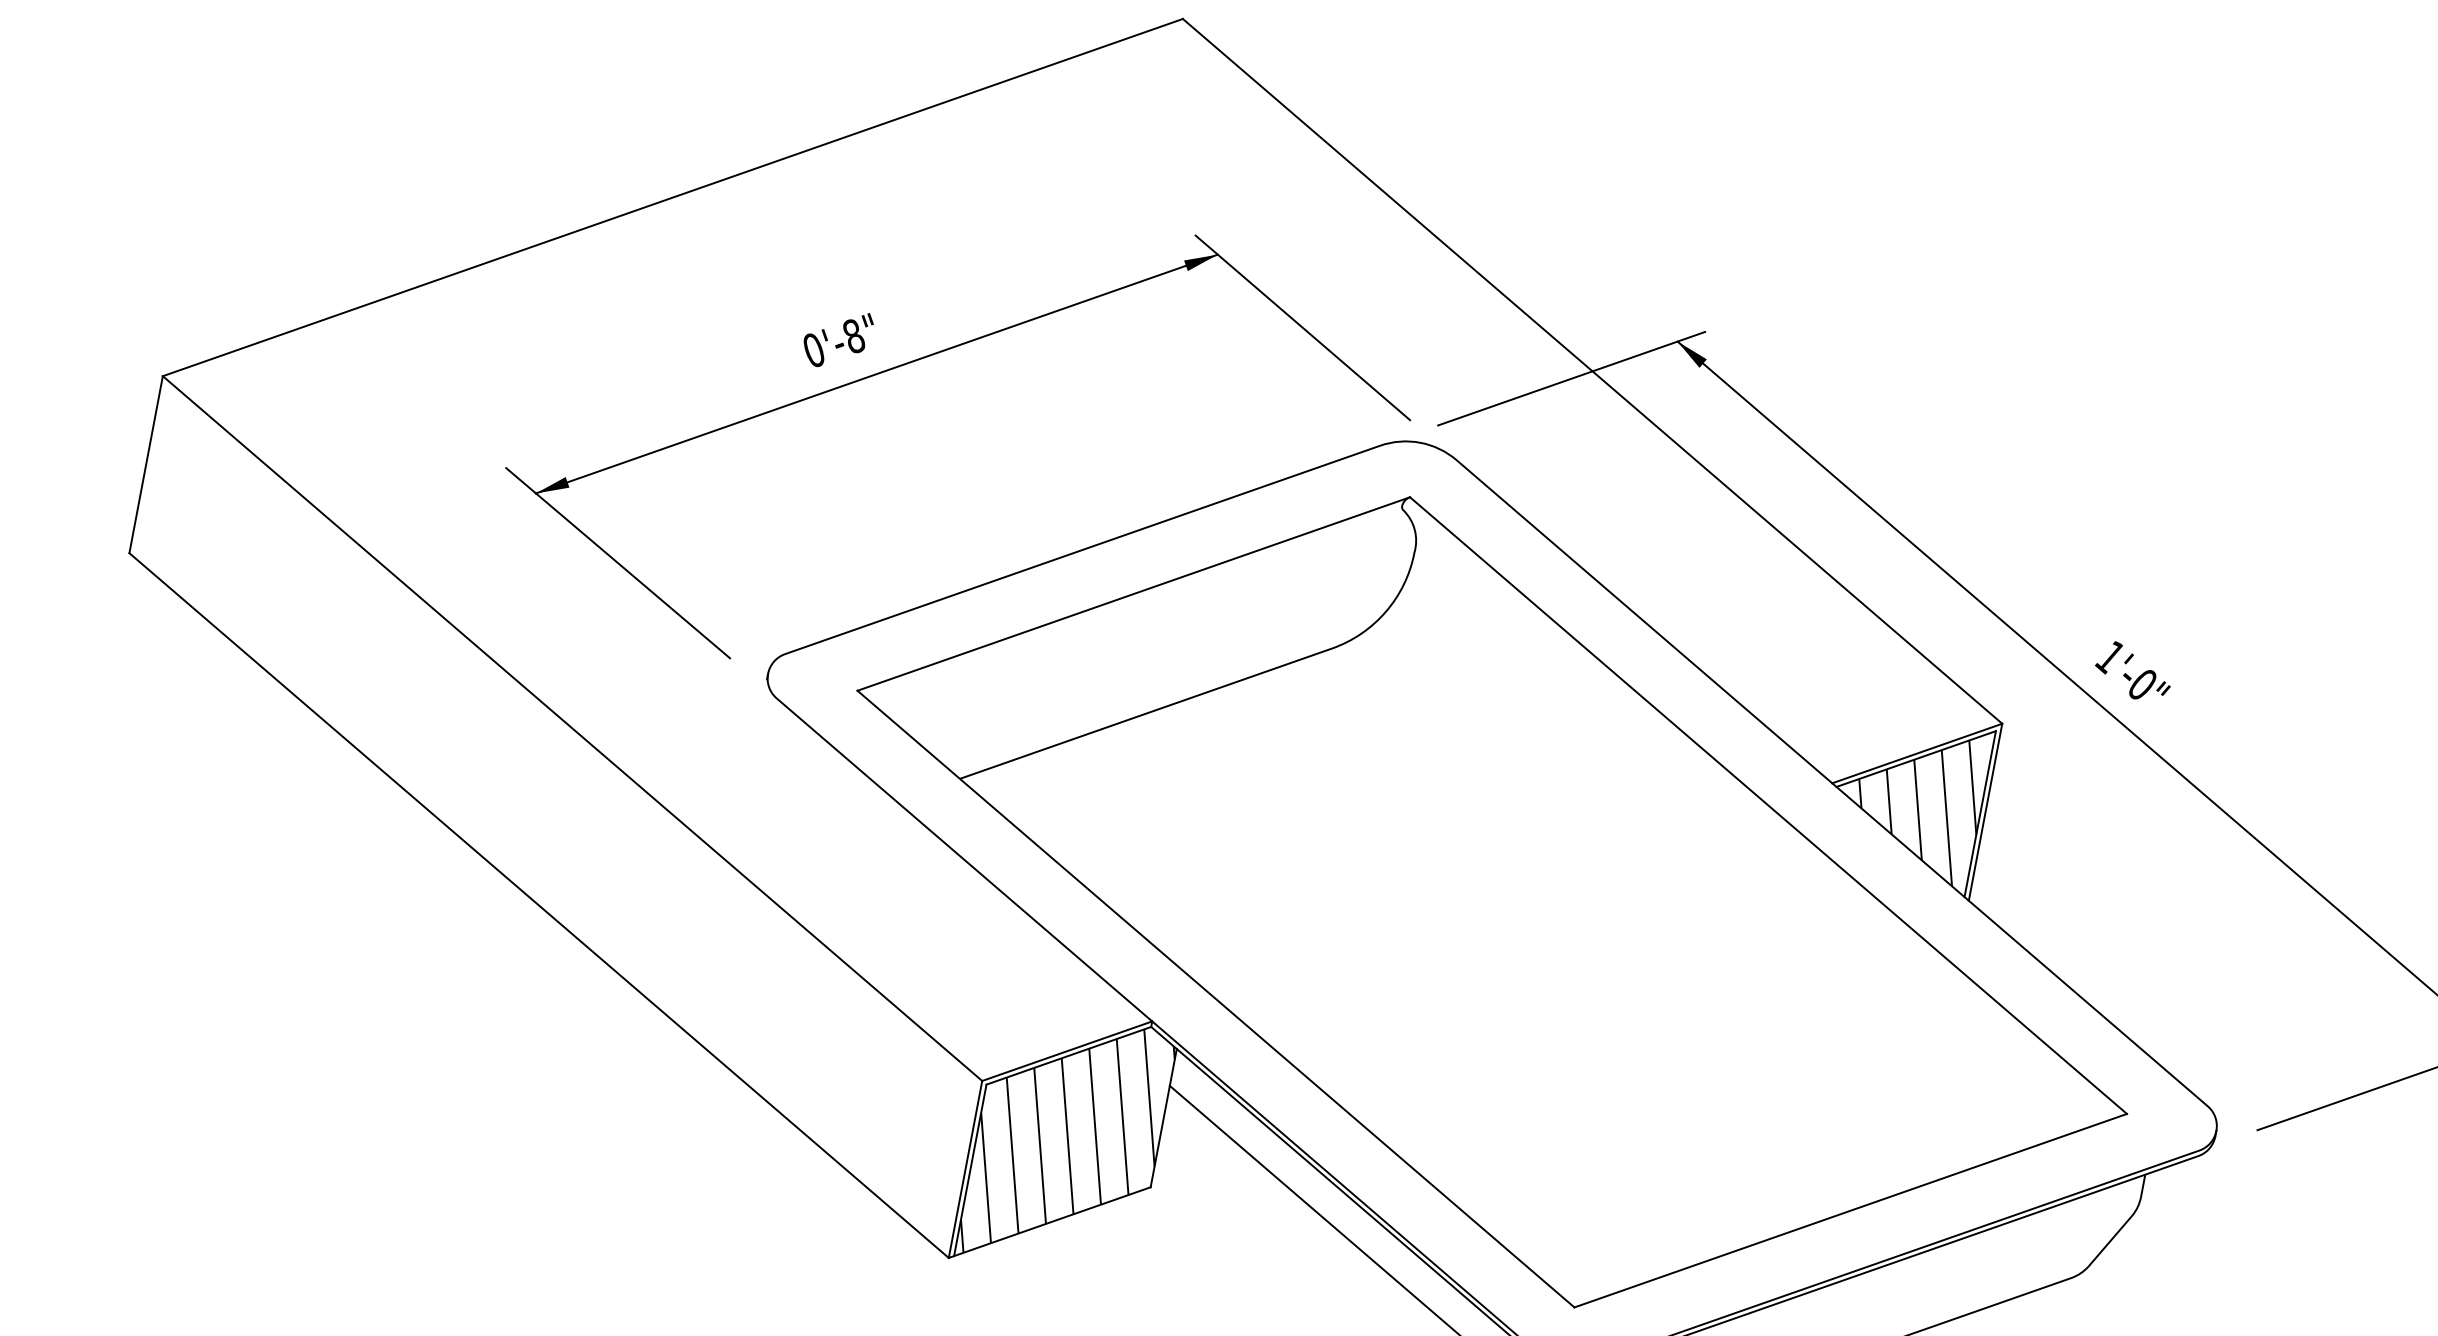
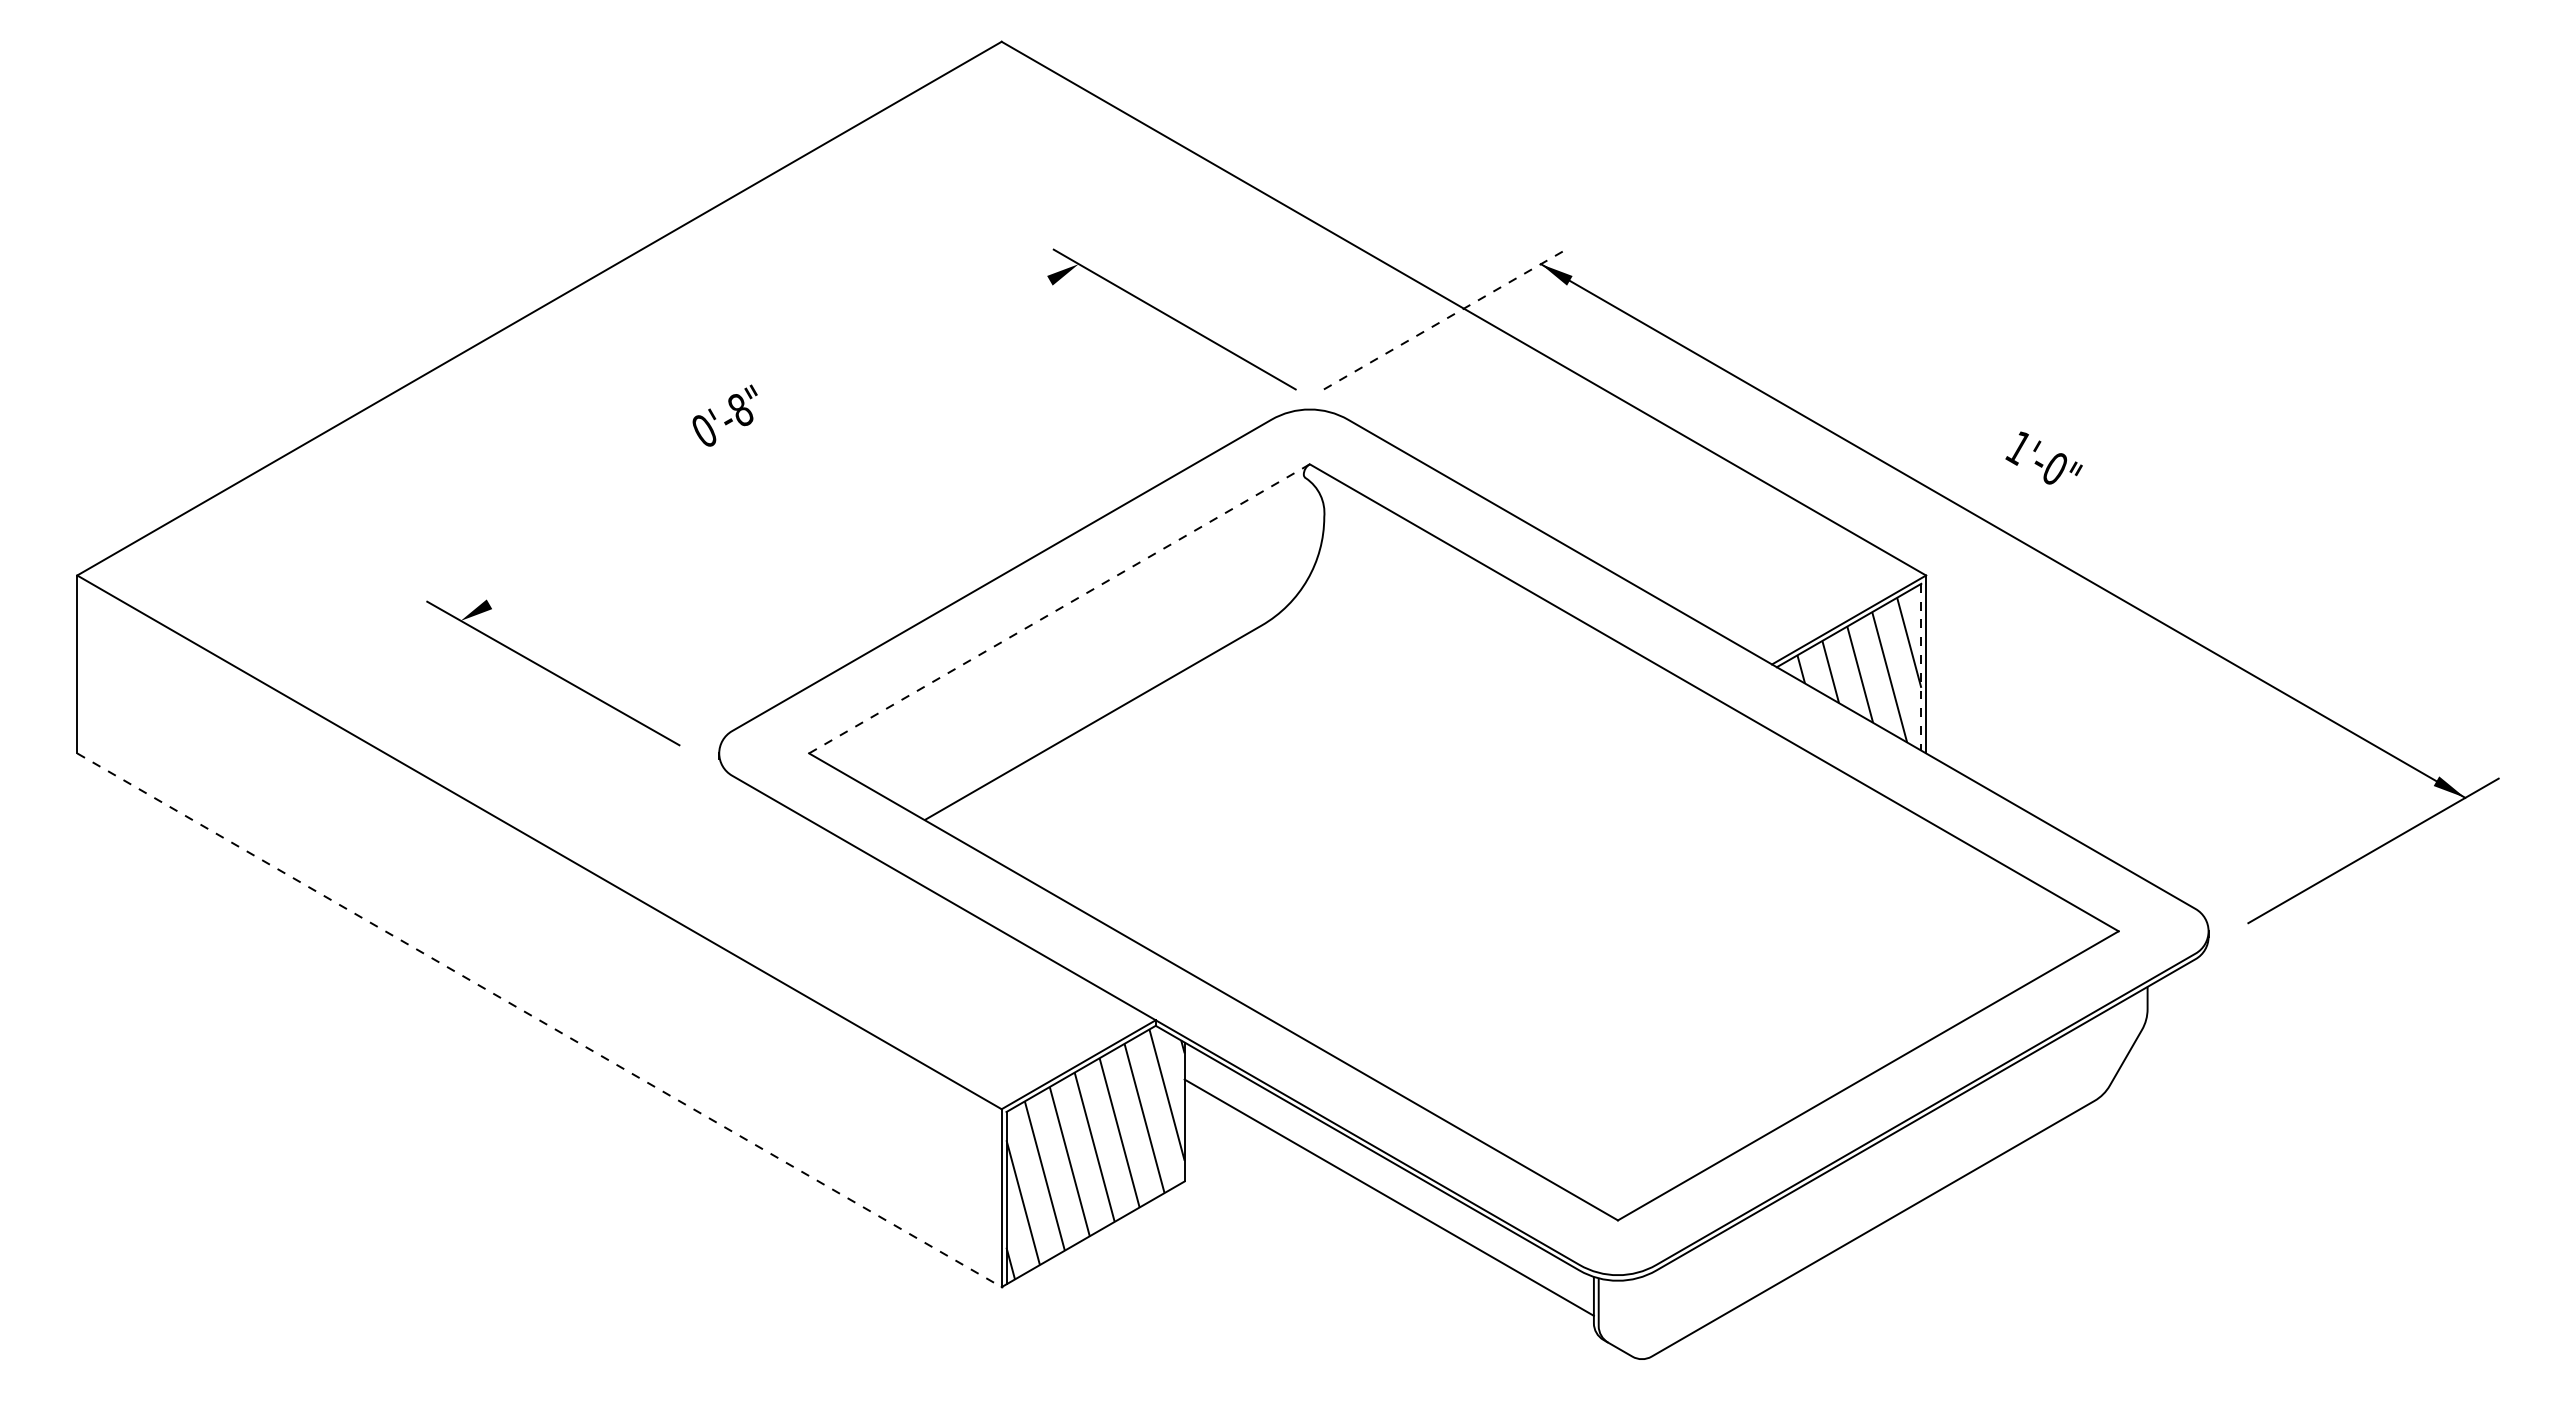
line: (876, 373) -> (769, 442), removed
line: (1571, 378) -> (1444, 319), solid -> dashed
line: (1133, 594) -> (1059, 609), solid -> dashed
text: (2133, 671) -> (2043, 457), moved
line: (1980, 814) -> (1921, 667), solid -> dashed
line: (539, 905) -> (539, 1020), solid -> dashed

